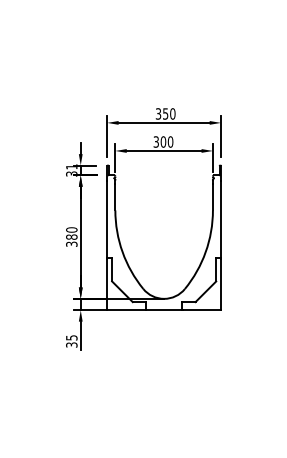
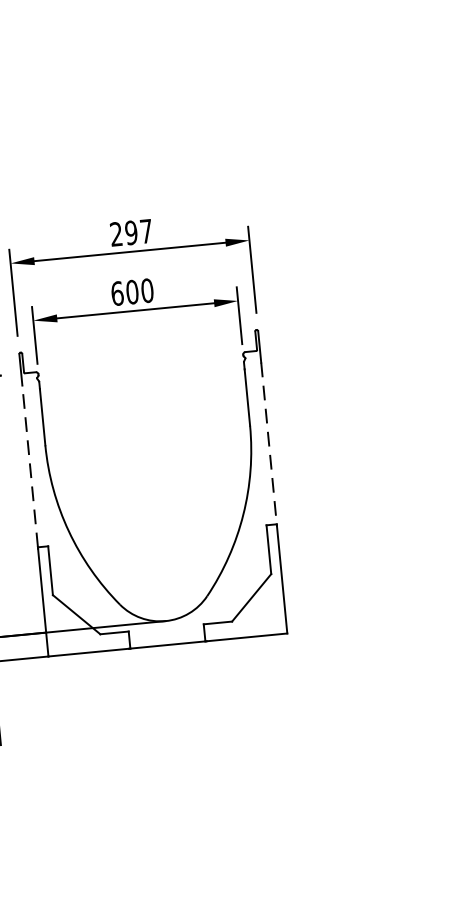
text: (165, 113) -> (130, 231), 350 -> 297
text: (156, 141) -> (117, 292), 300 -> 600
line: (107, 219) -> (30, 466), solid -> dashed
line: (221, 219) -> (269, 443), solid -> dashed

